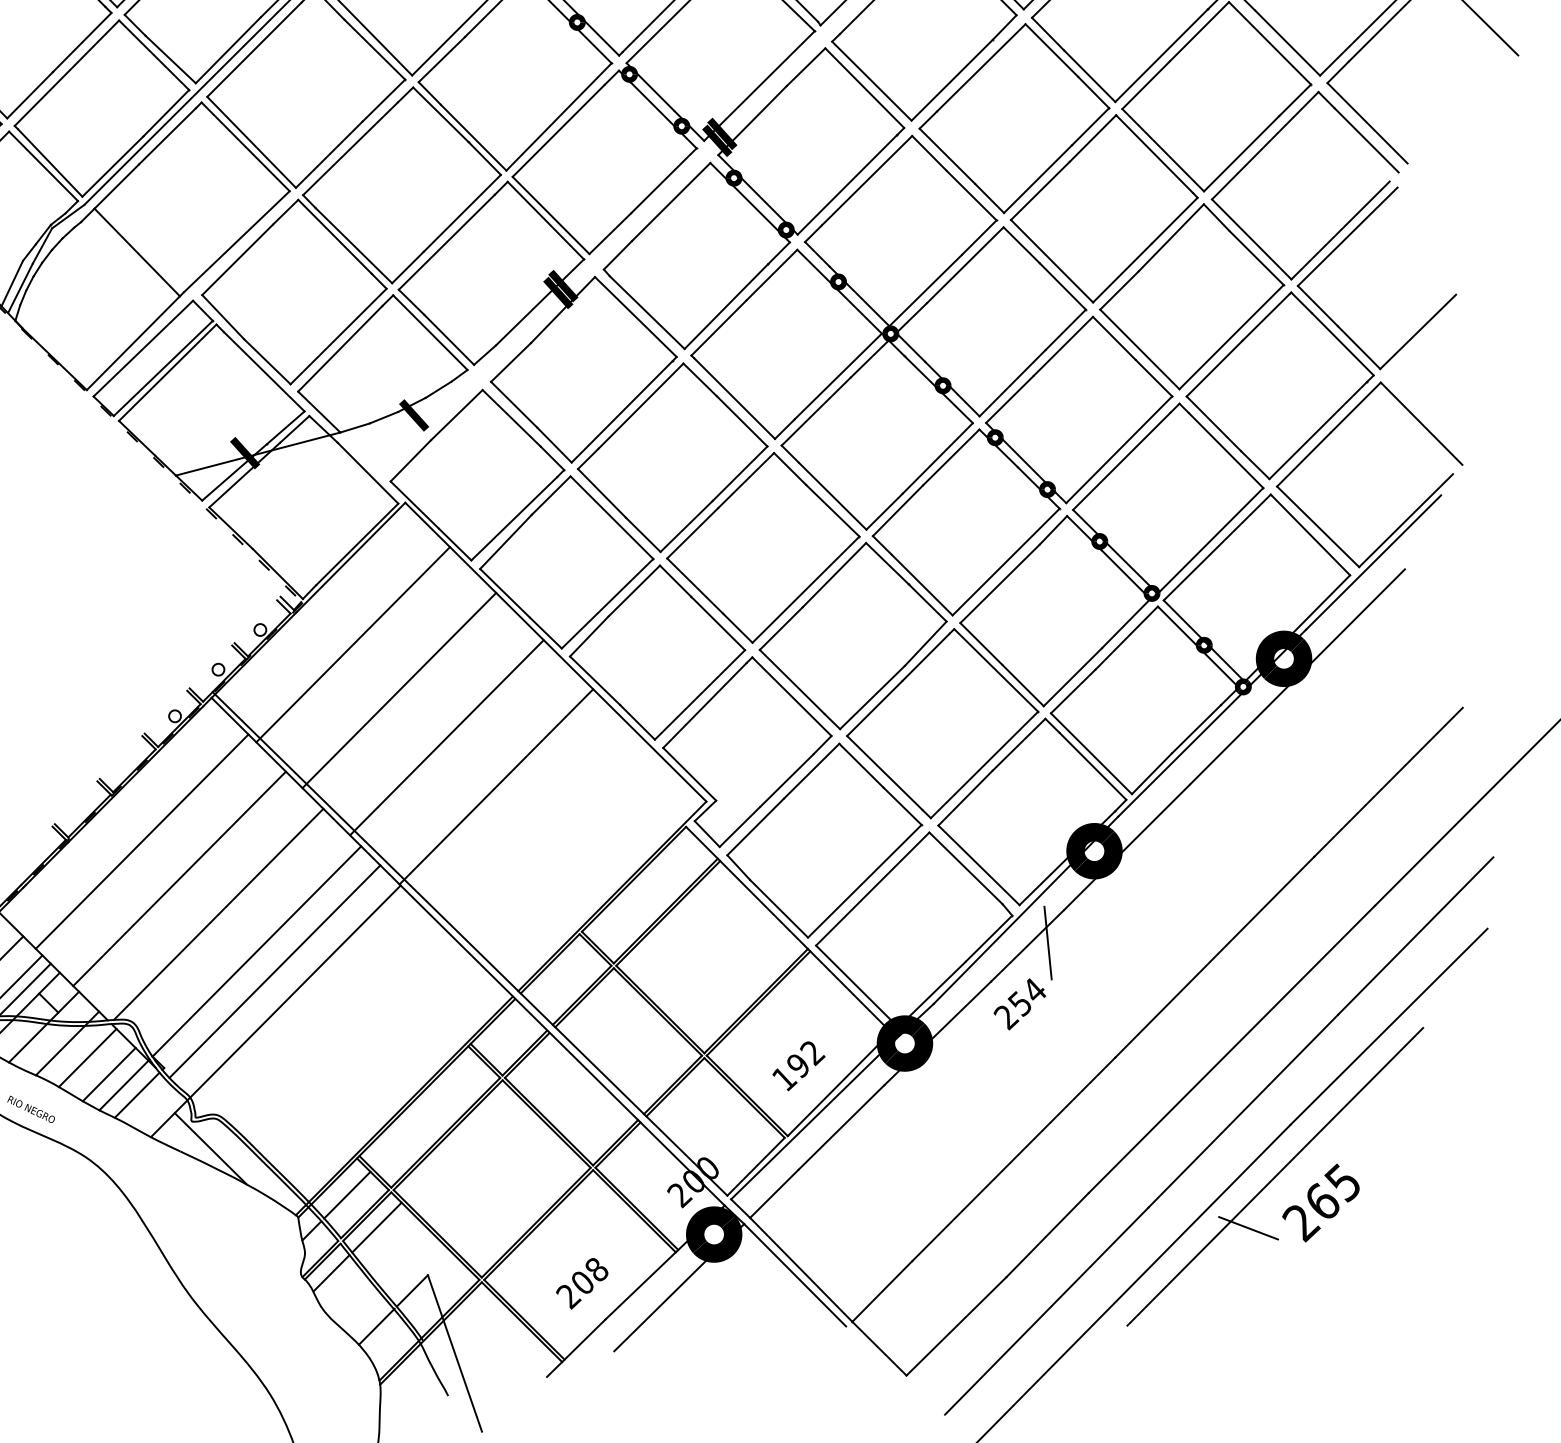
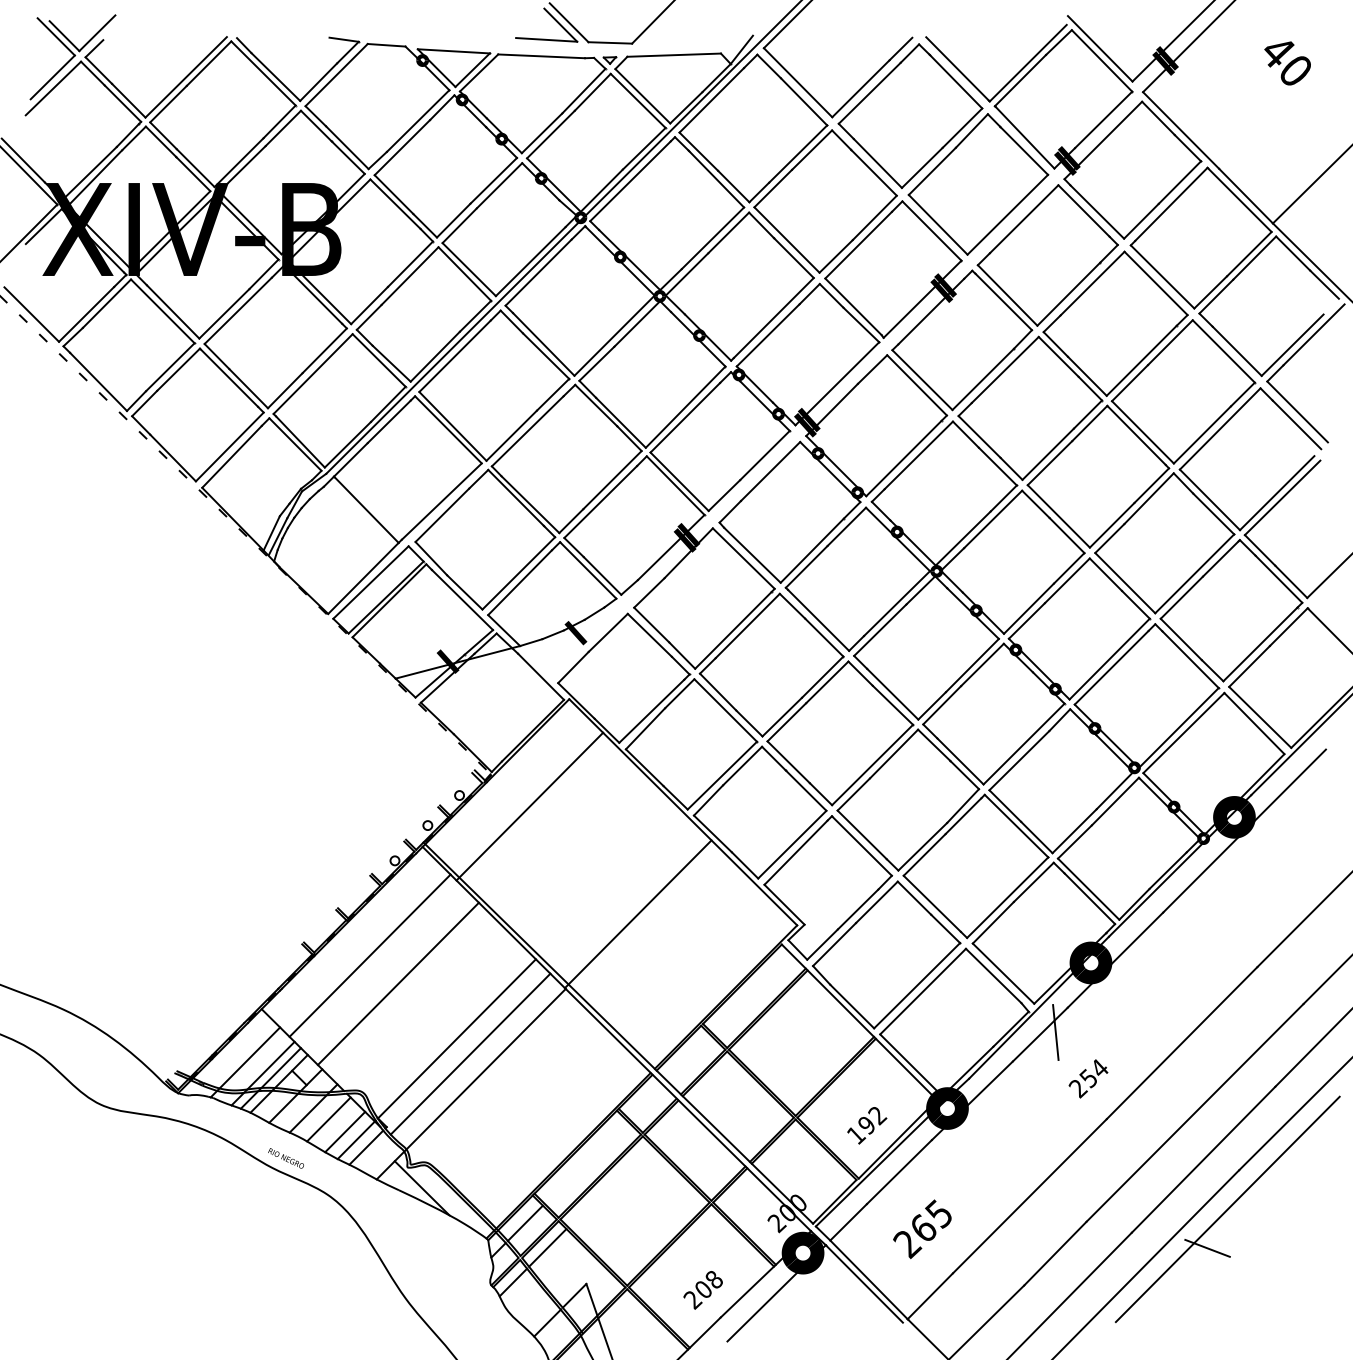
line: (398, 690) -> (564, 841), removed
line: (446, 736) -> (600, 876), removed
line: (218, 914) -> (427, 1010), removed
text: (1019, 1003) -> (1088, 1078), moved
text: (1321, 1202) -> (922, 1228), moved

